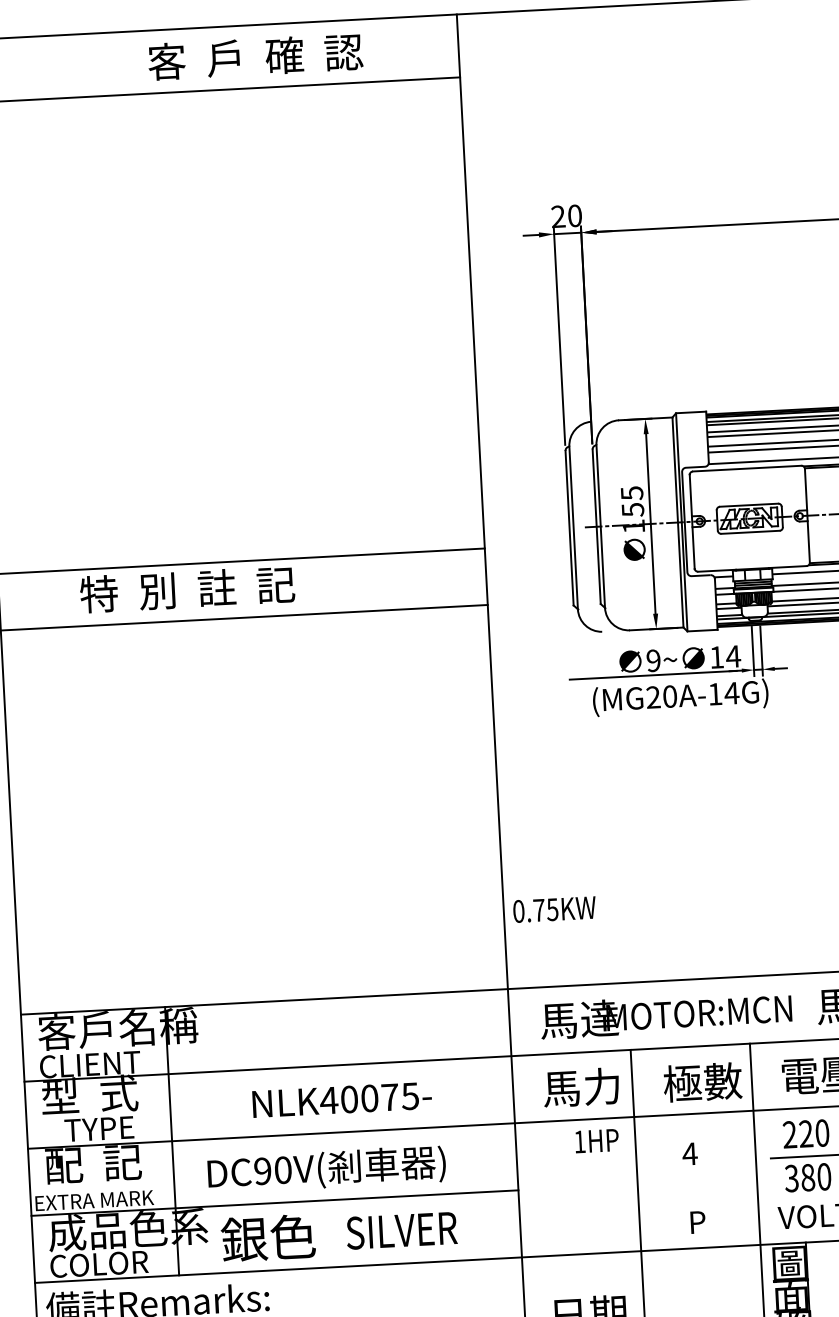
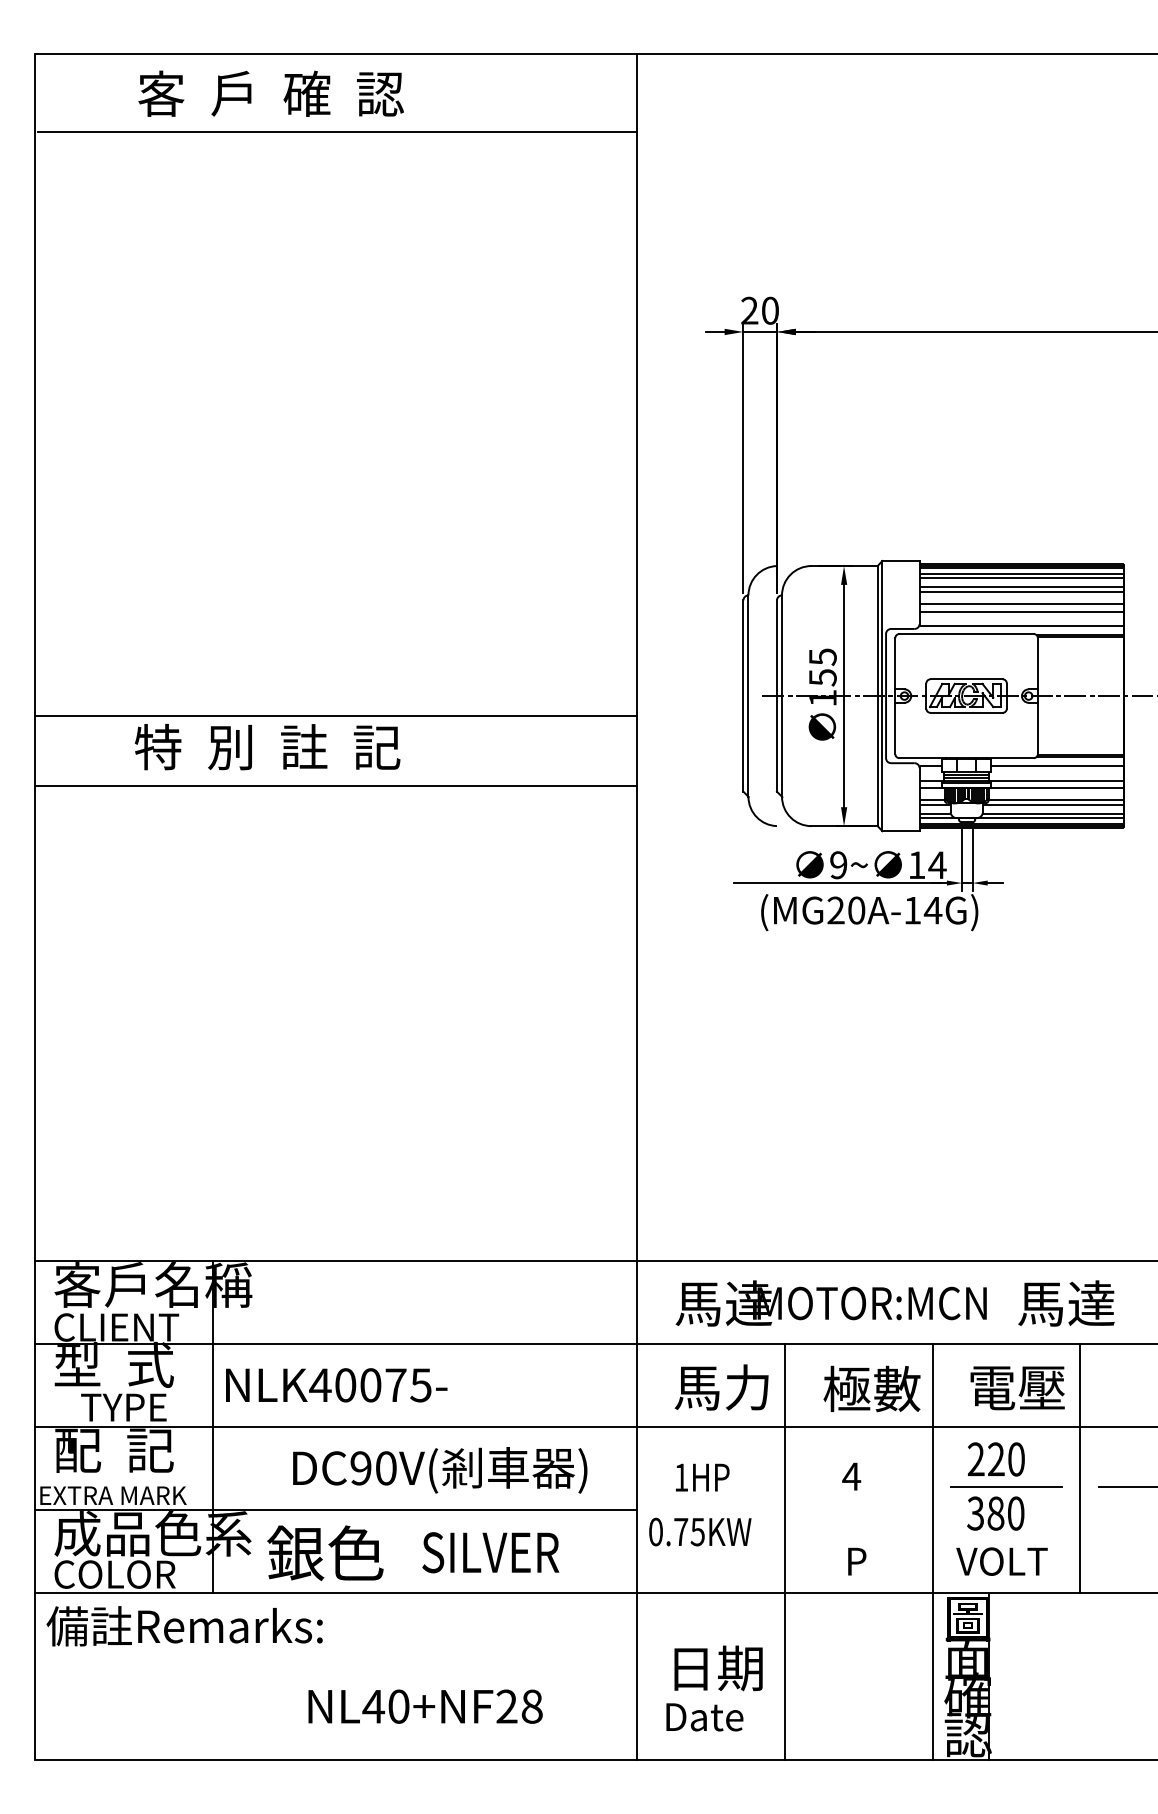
text: (255, 56) -> (270, 93), moved
text: (554, 909) -> (700, 1531), moved
text: (342, 1100) -> (336, 1385), moved
text: (596, 1140) -> (702, 1477), moved
text: (327, 1169) -> (440, 1470), moved

